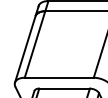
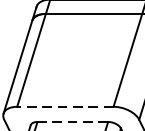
line: (59, 77) -> (65, 106), solid -> dashed
line: (64, 88) -> (72, 121), solid -> dashed

